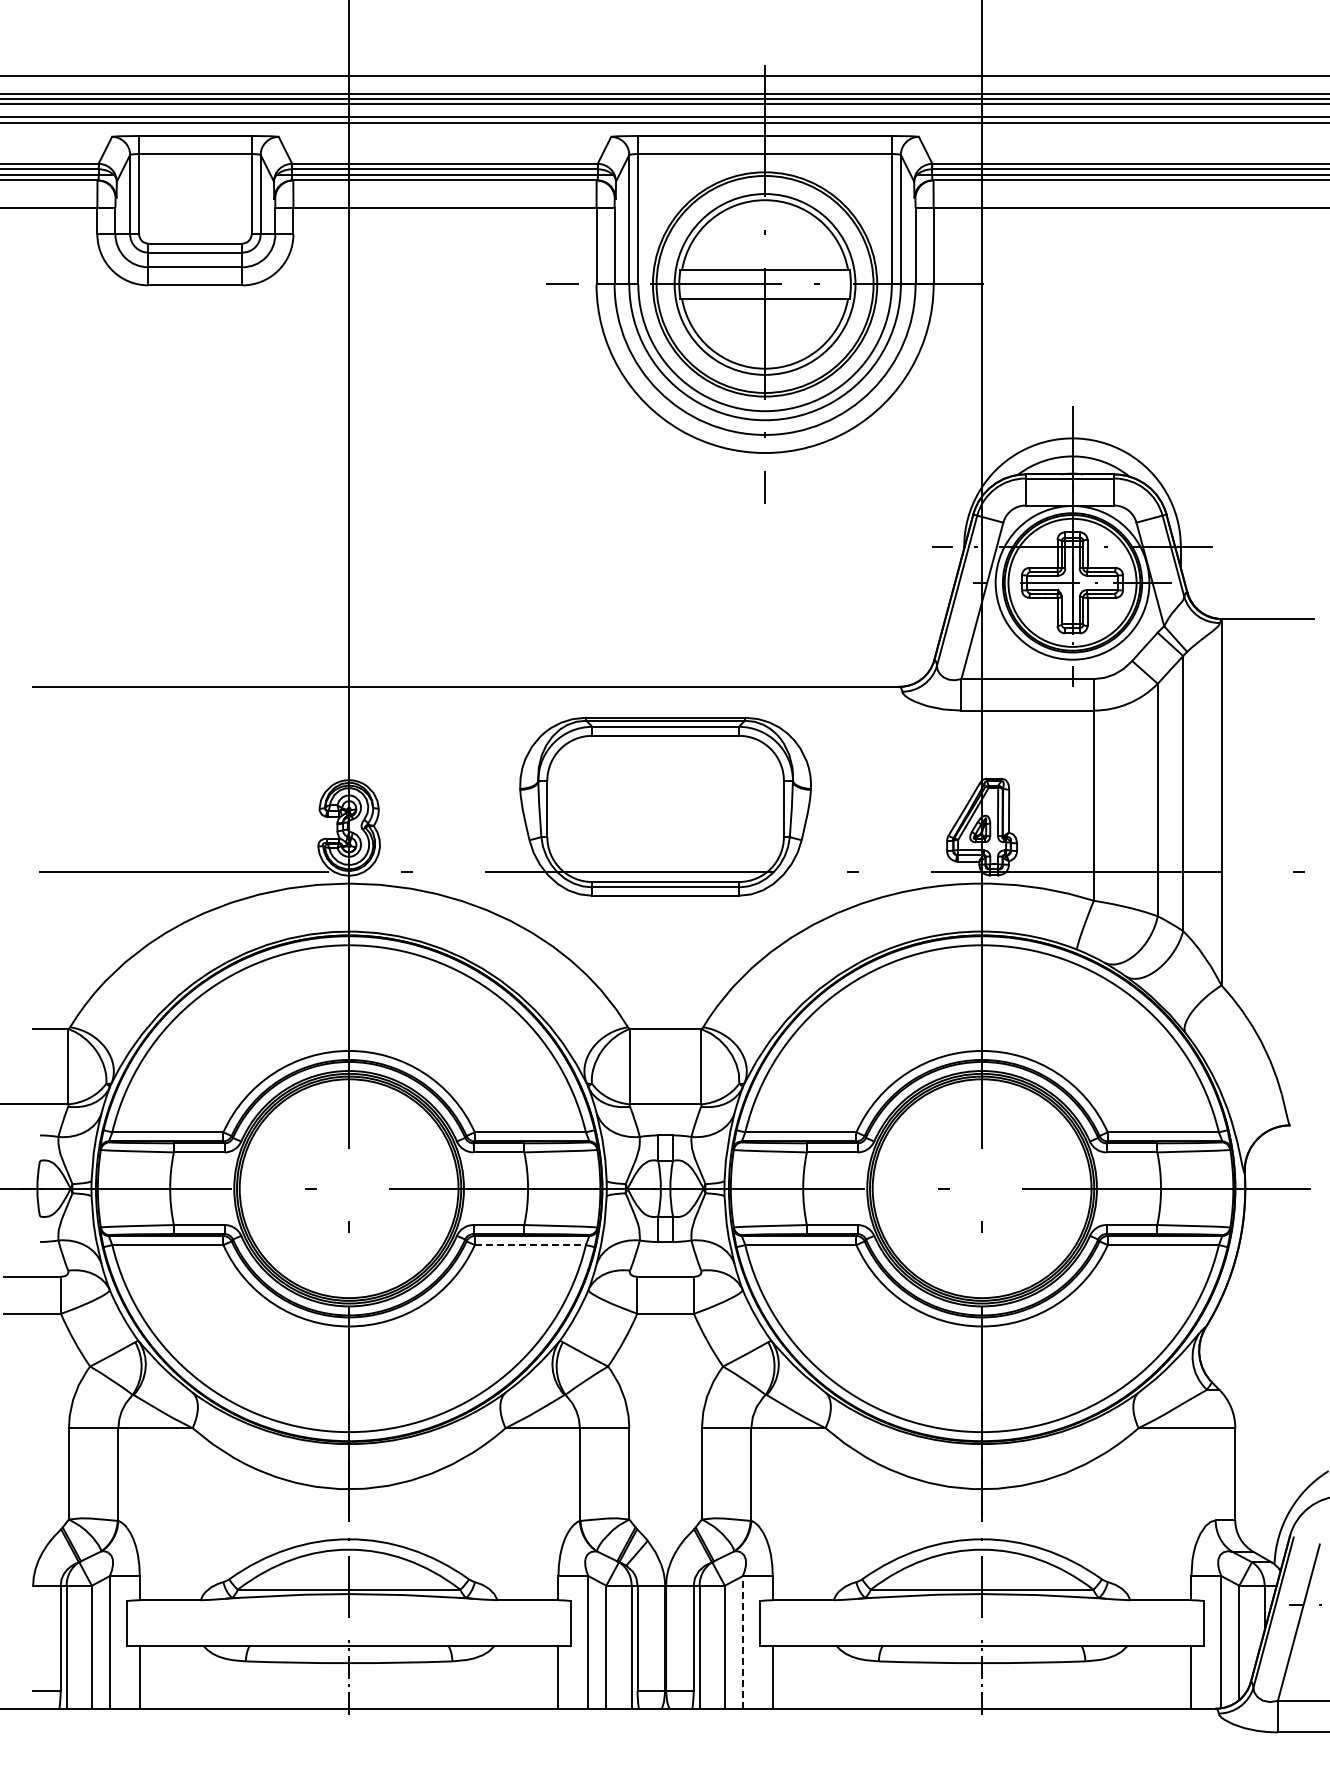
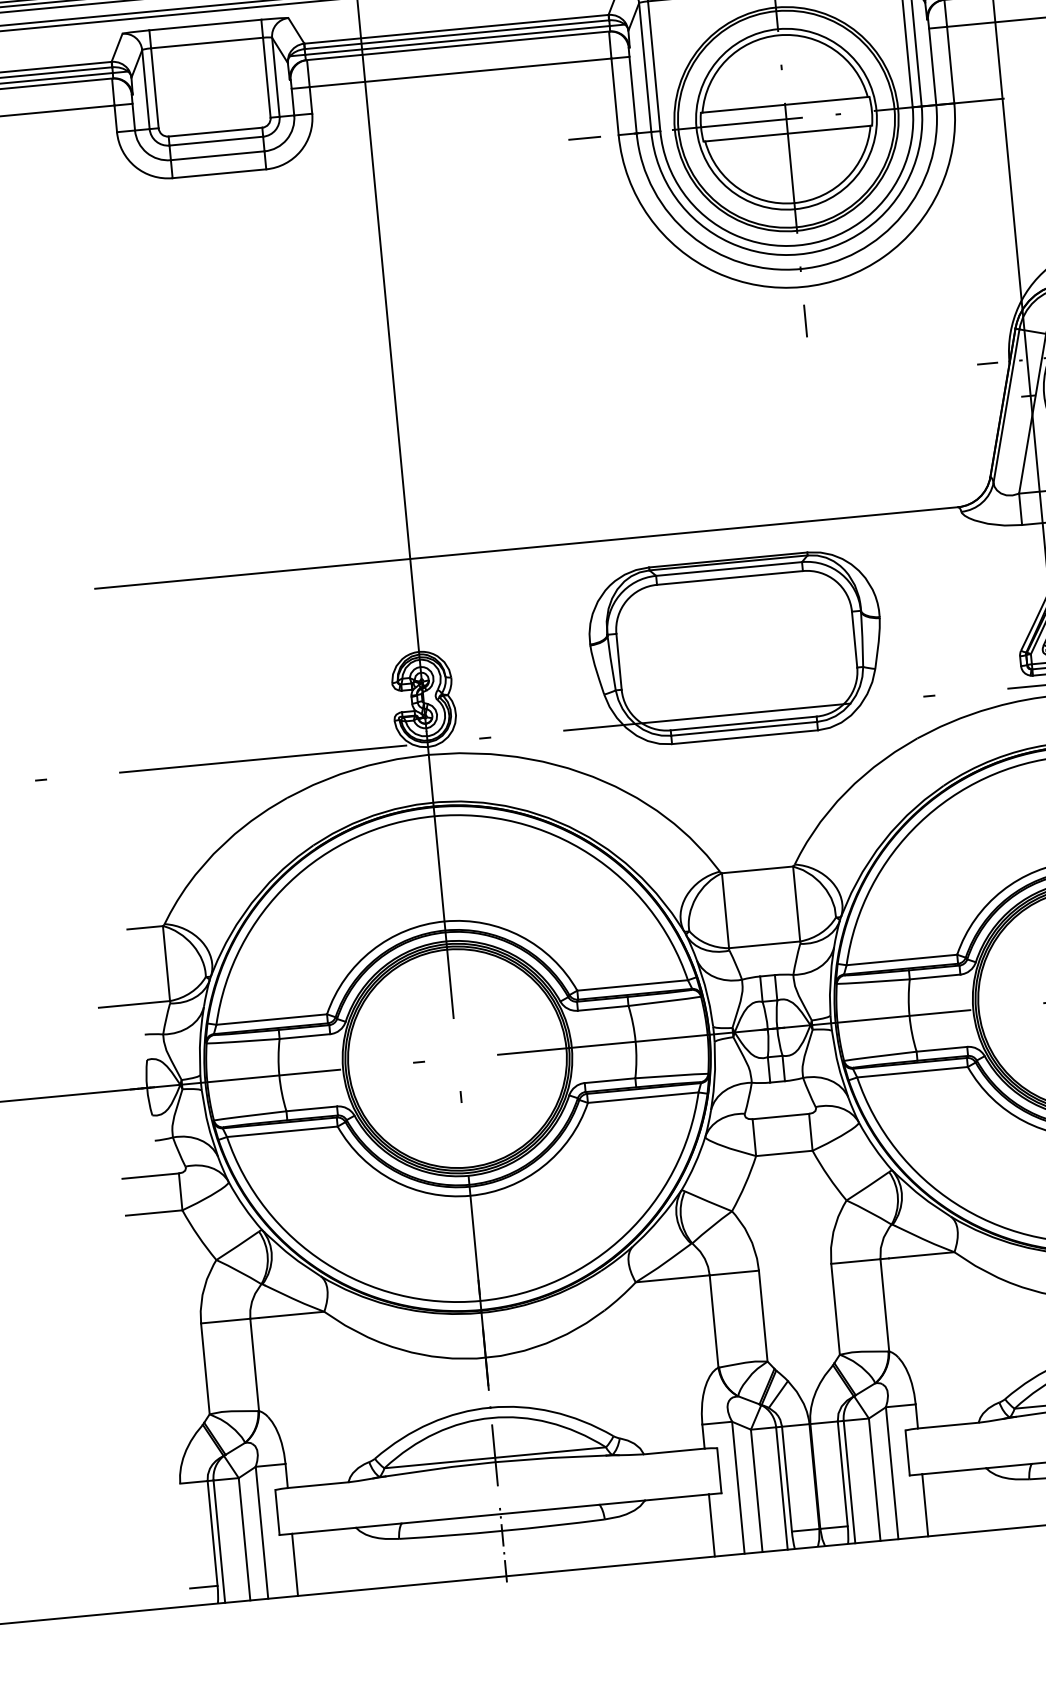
line: (530, 1245) -> (643, 1098), dashed -> solid
line: (742, 1641) -> (891, 1472), dashed -> solid

